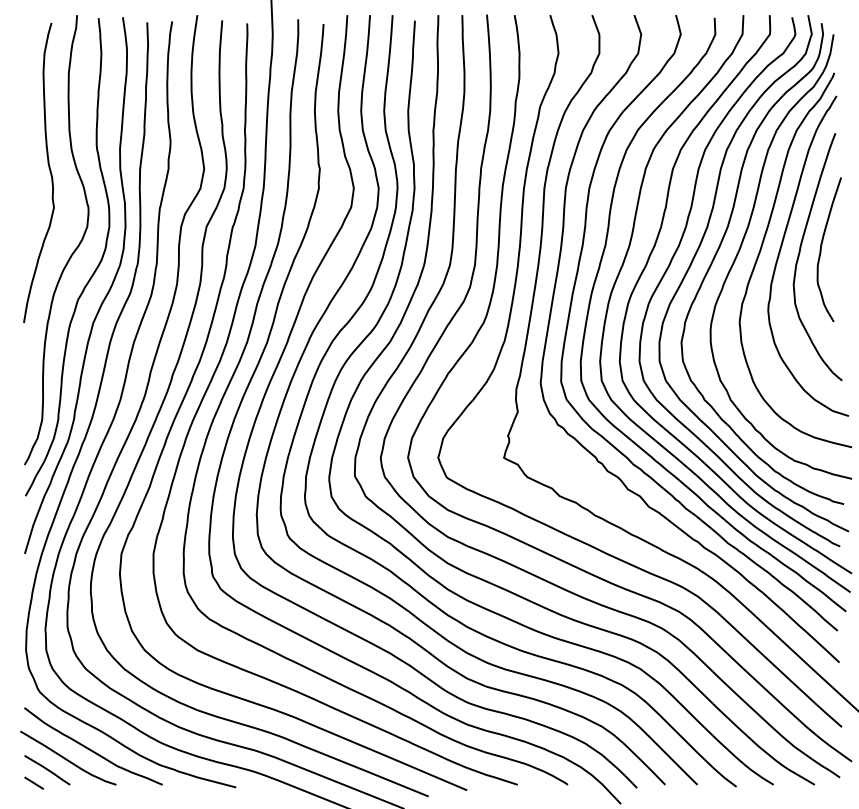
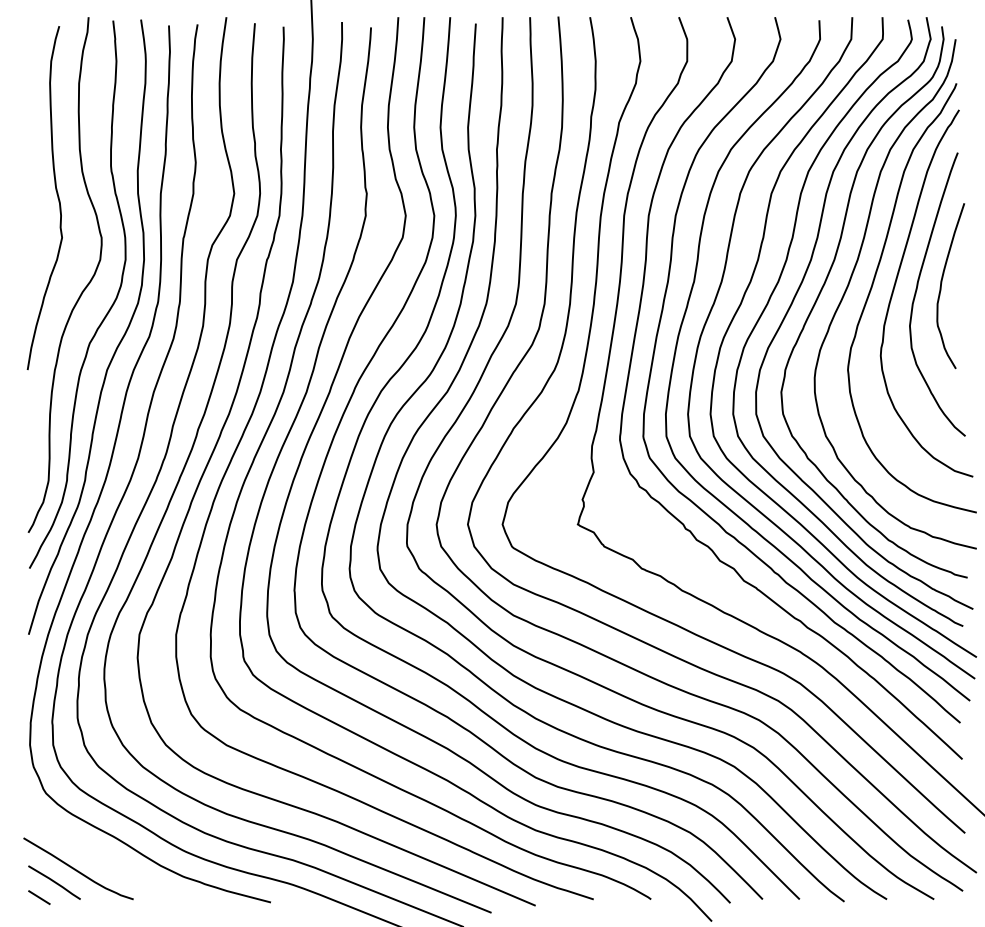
curve: (91, 749) -> (105, 858), removed

